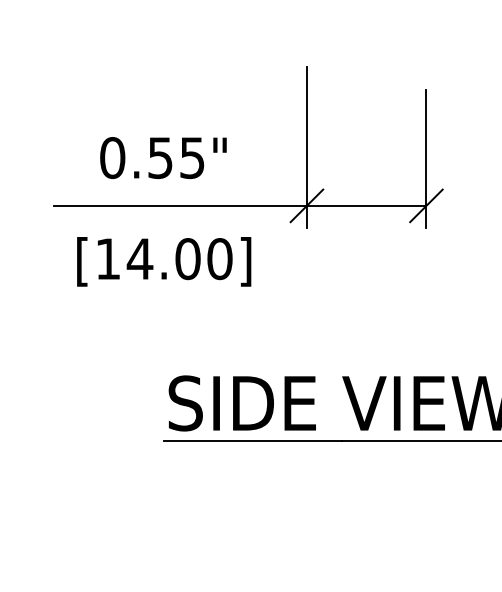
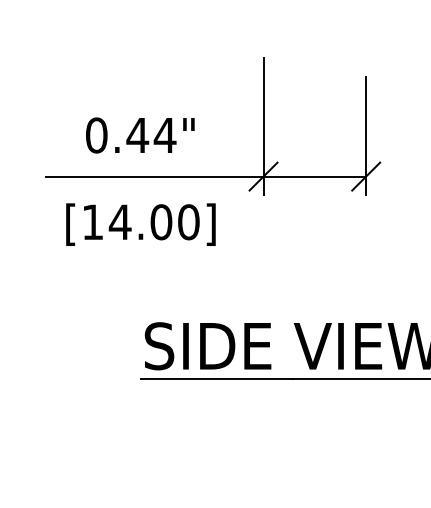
text: (176, 157) -> (151, 135), 0.55" -> 0.44"

